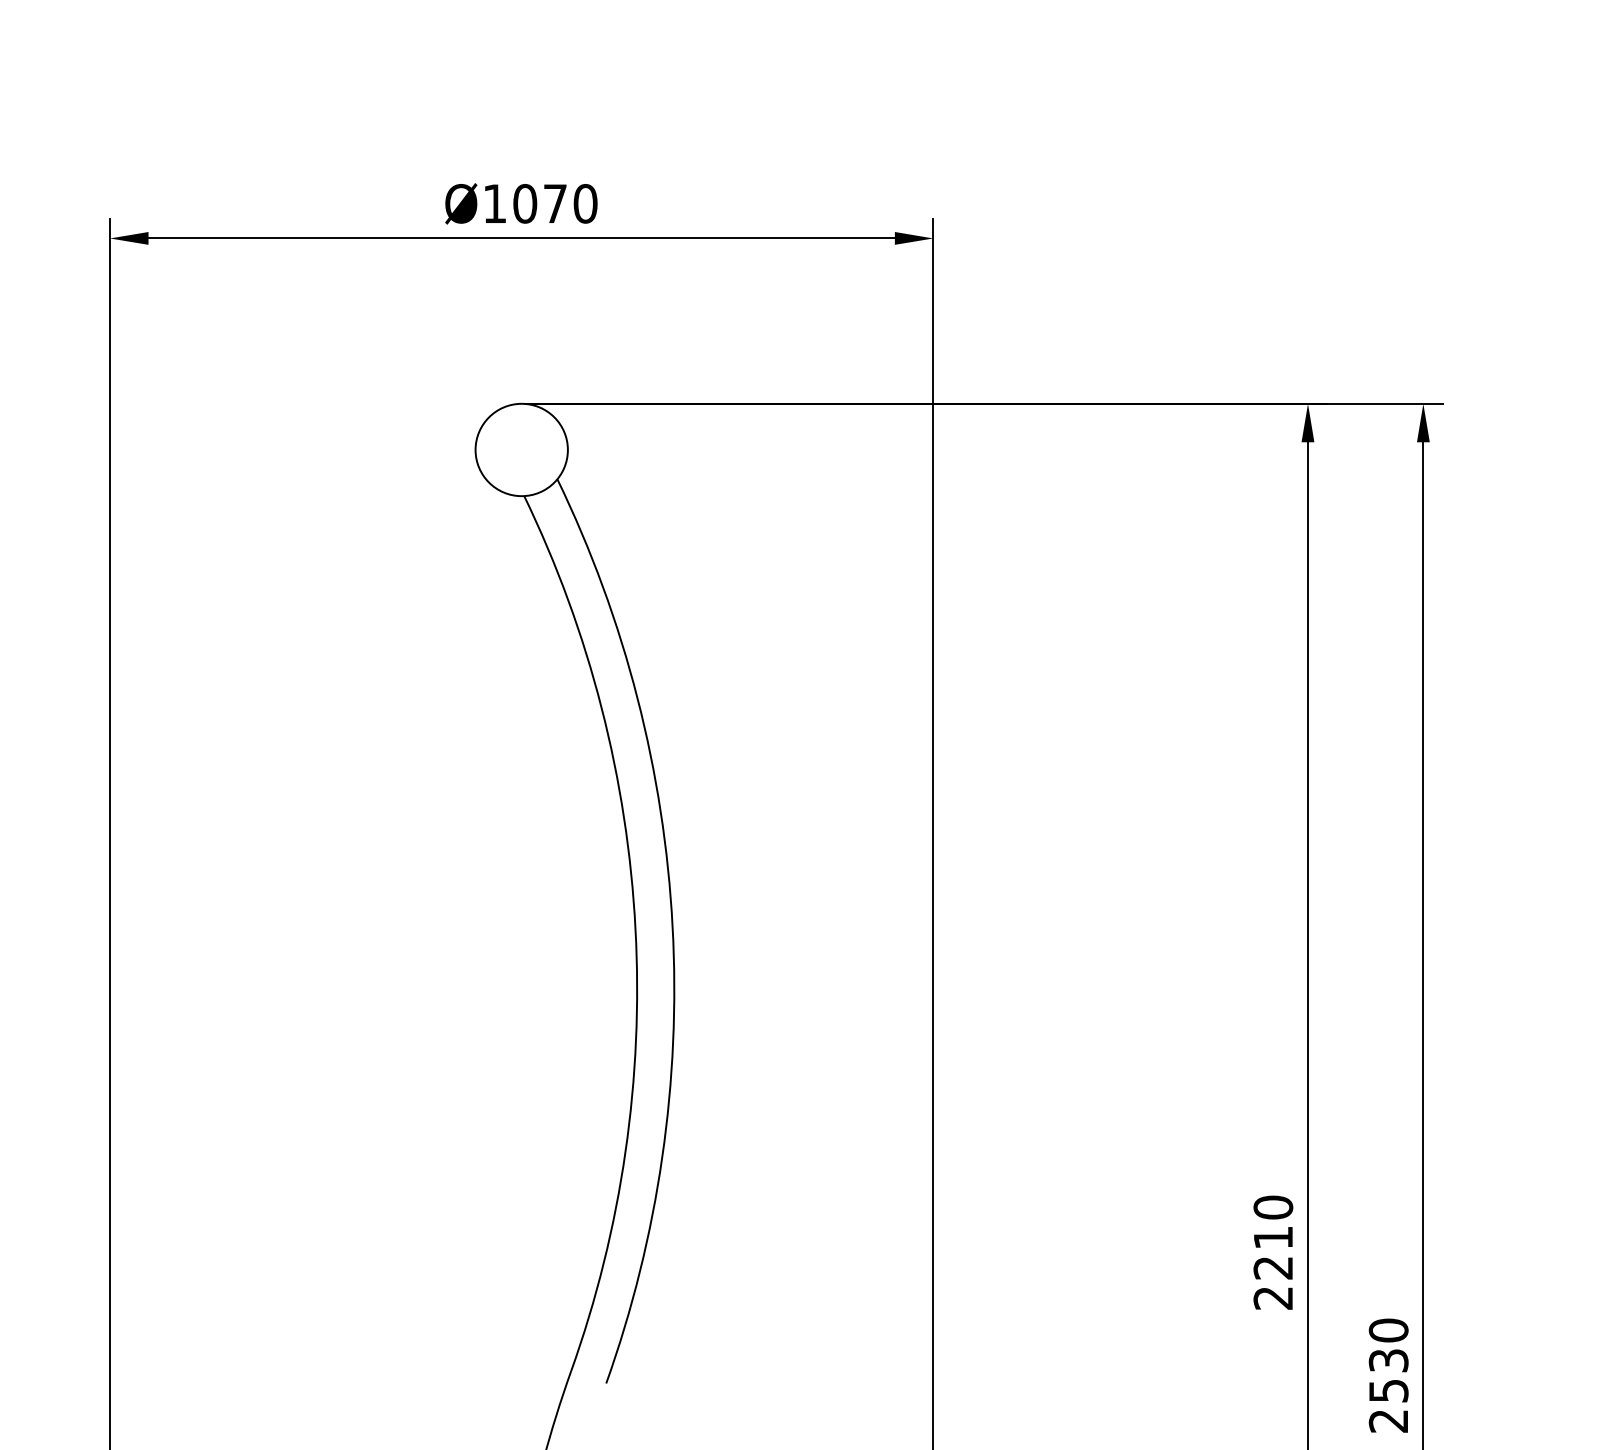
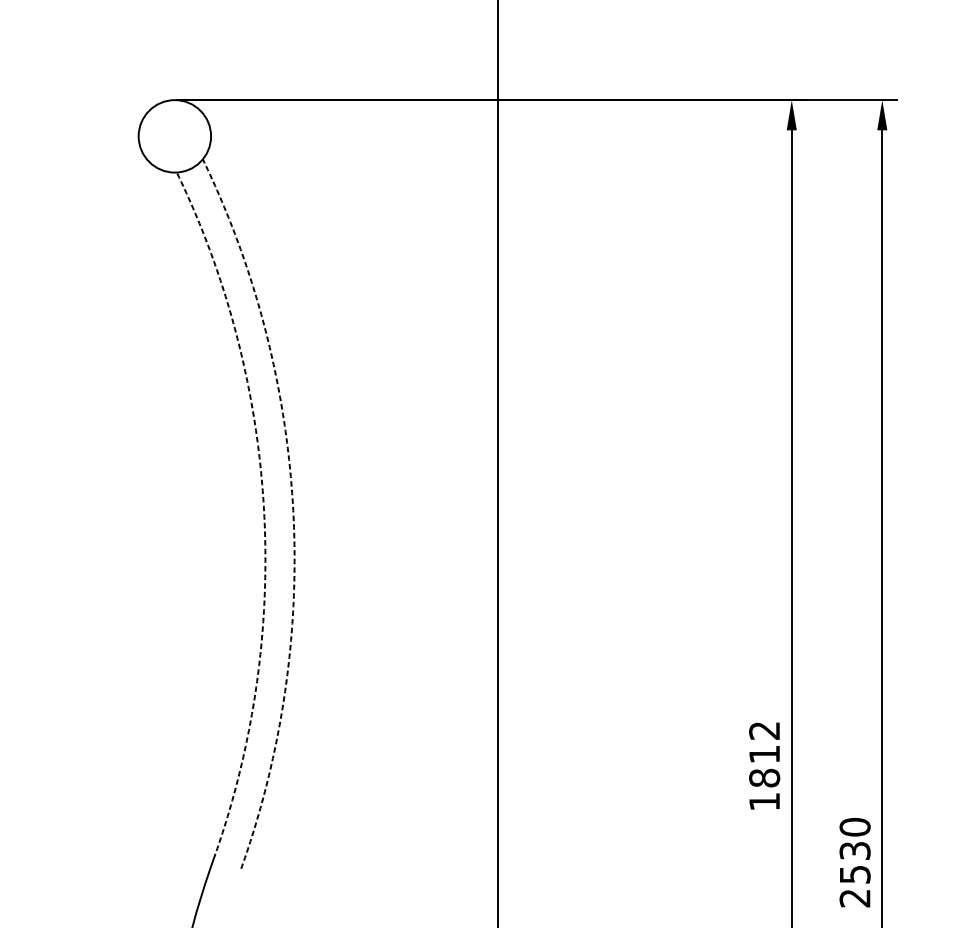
arc: (672, 926) -> (293, 510), solid -> dashed
arc: (635, 928) -> (264, 511), solid -> dashed
text: (1273, 1252) -> (764, 766), 2210 -> 1812

